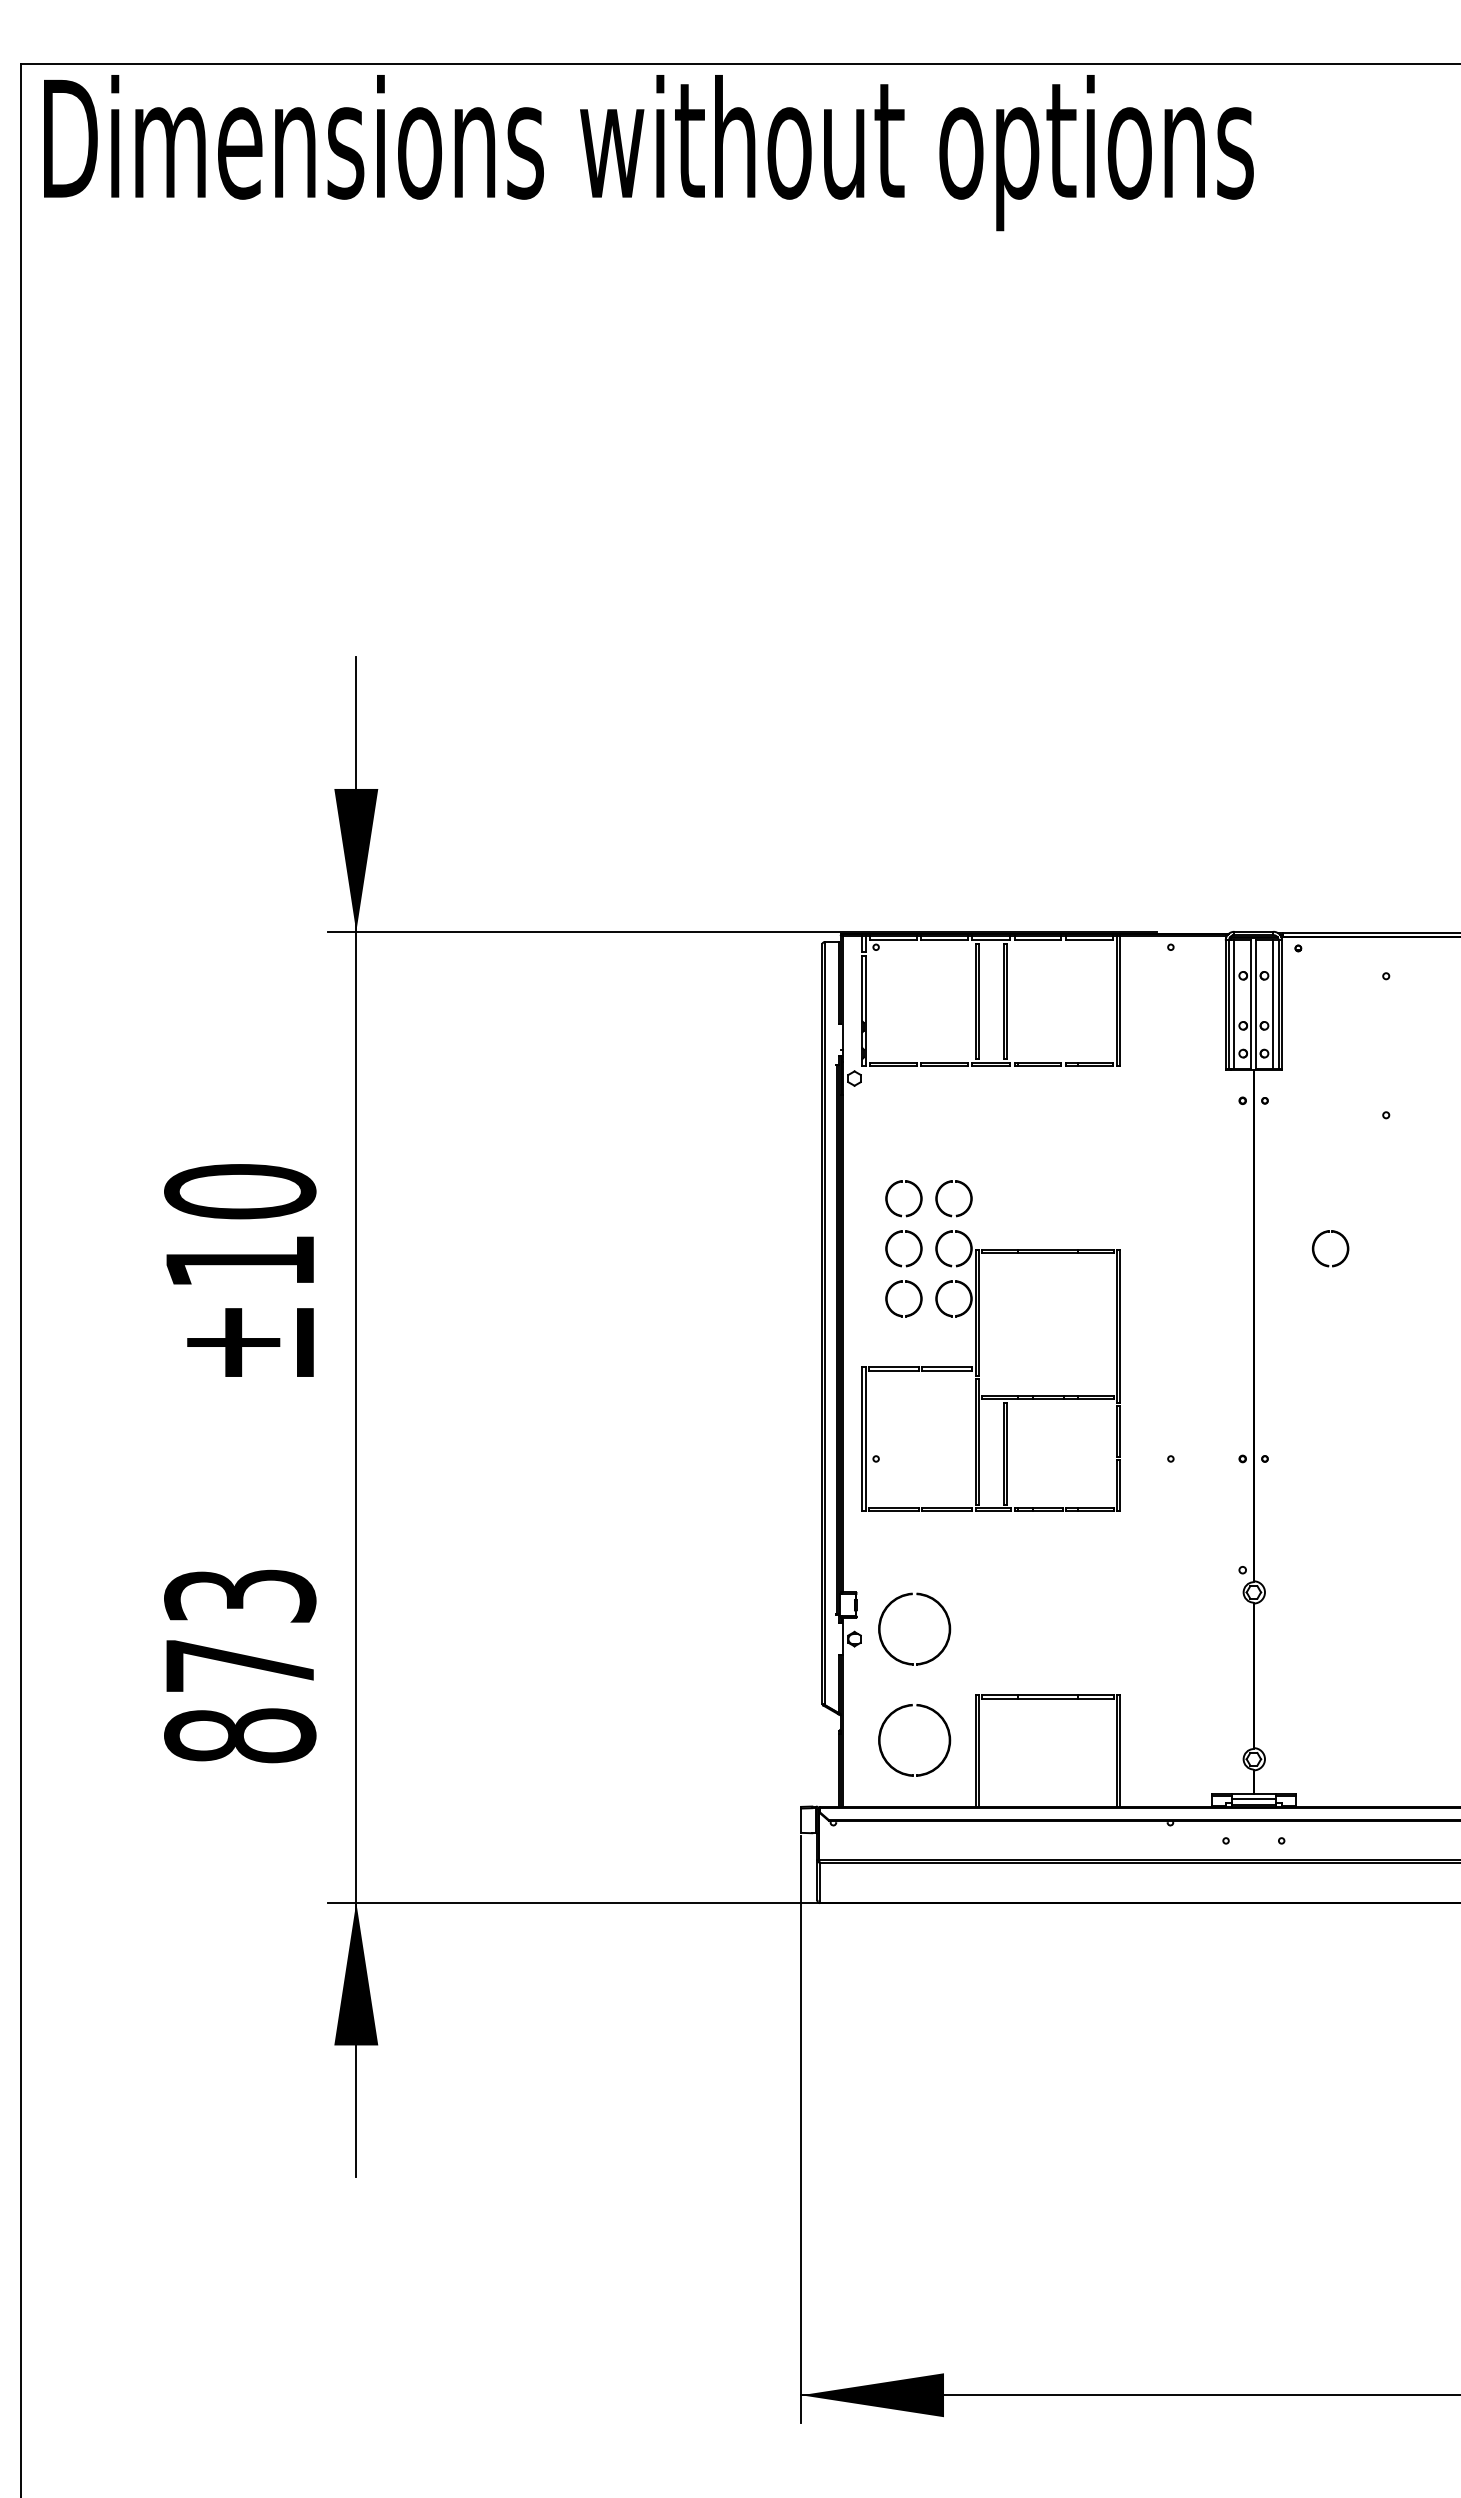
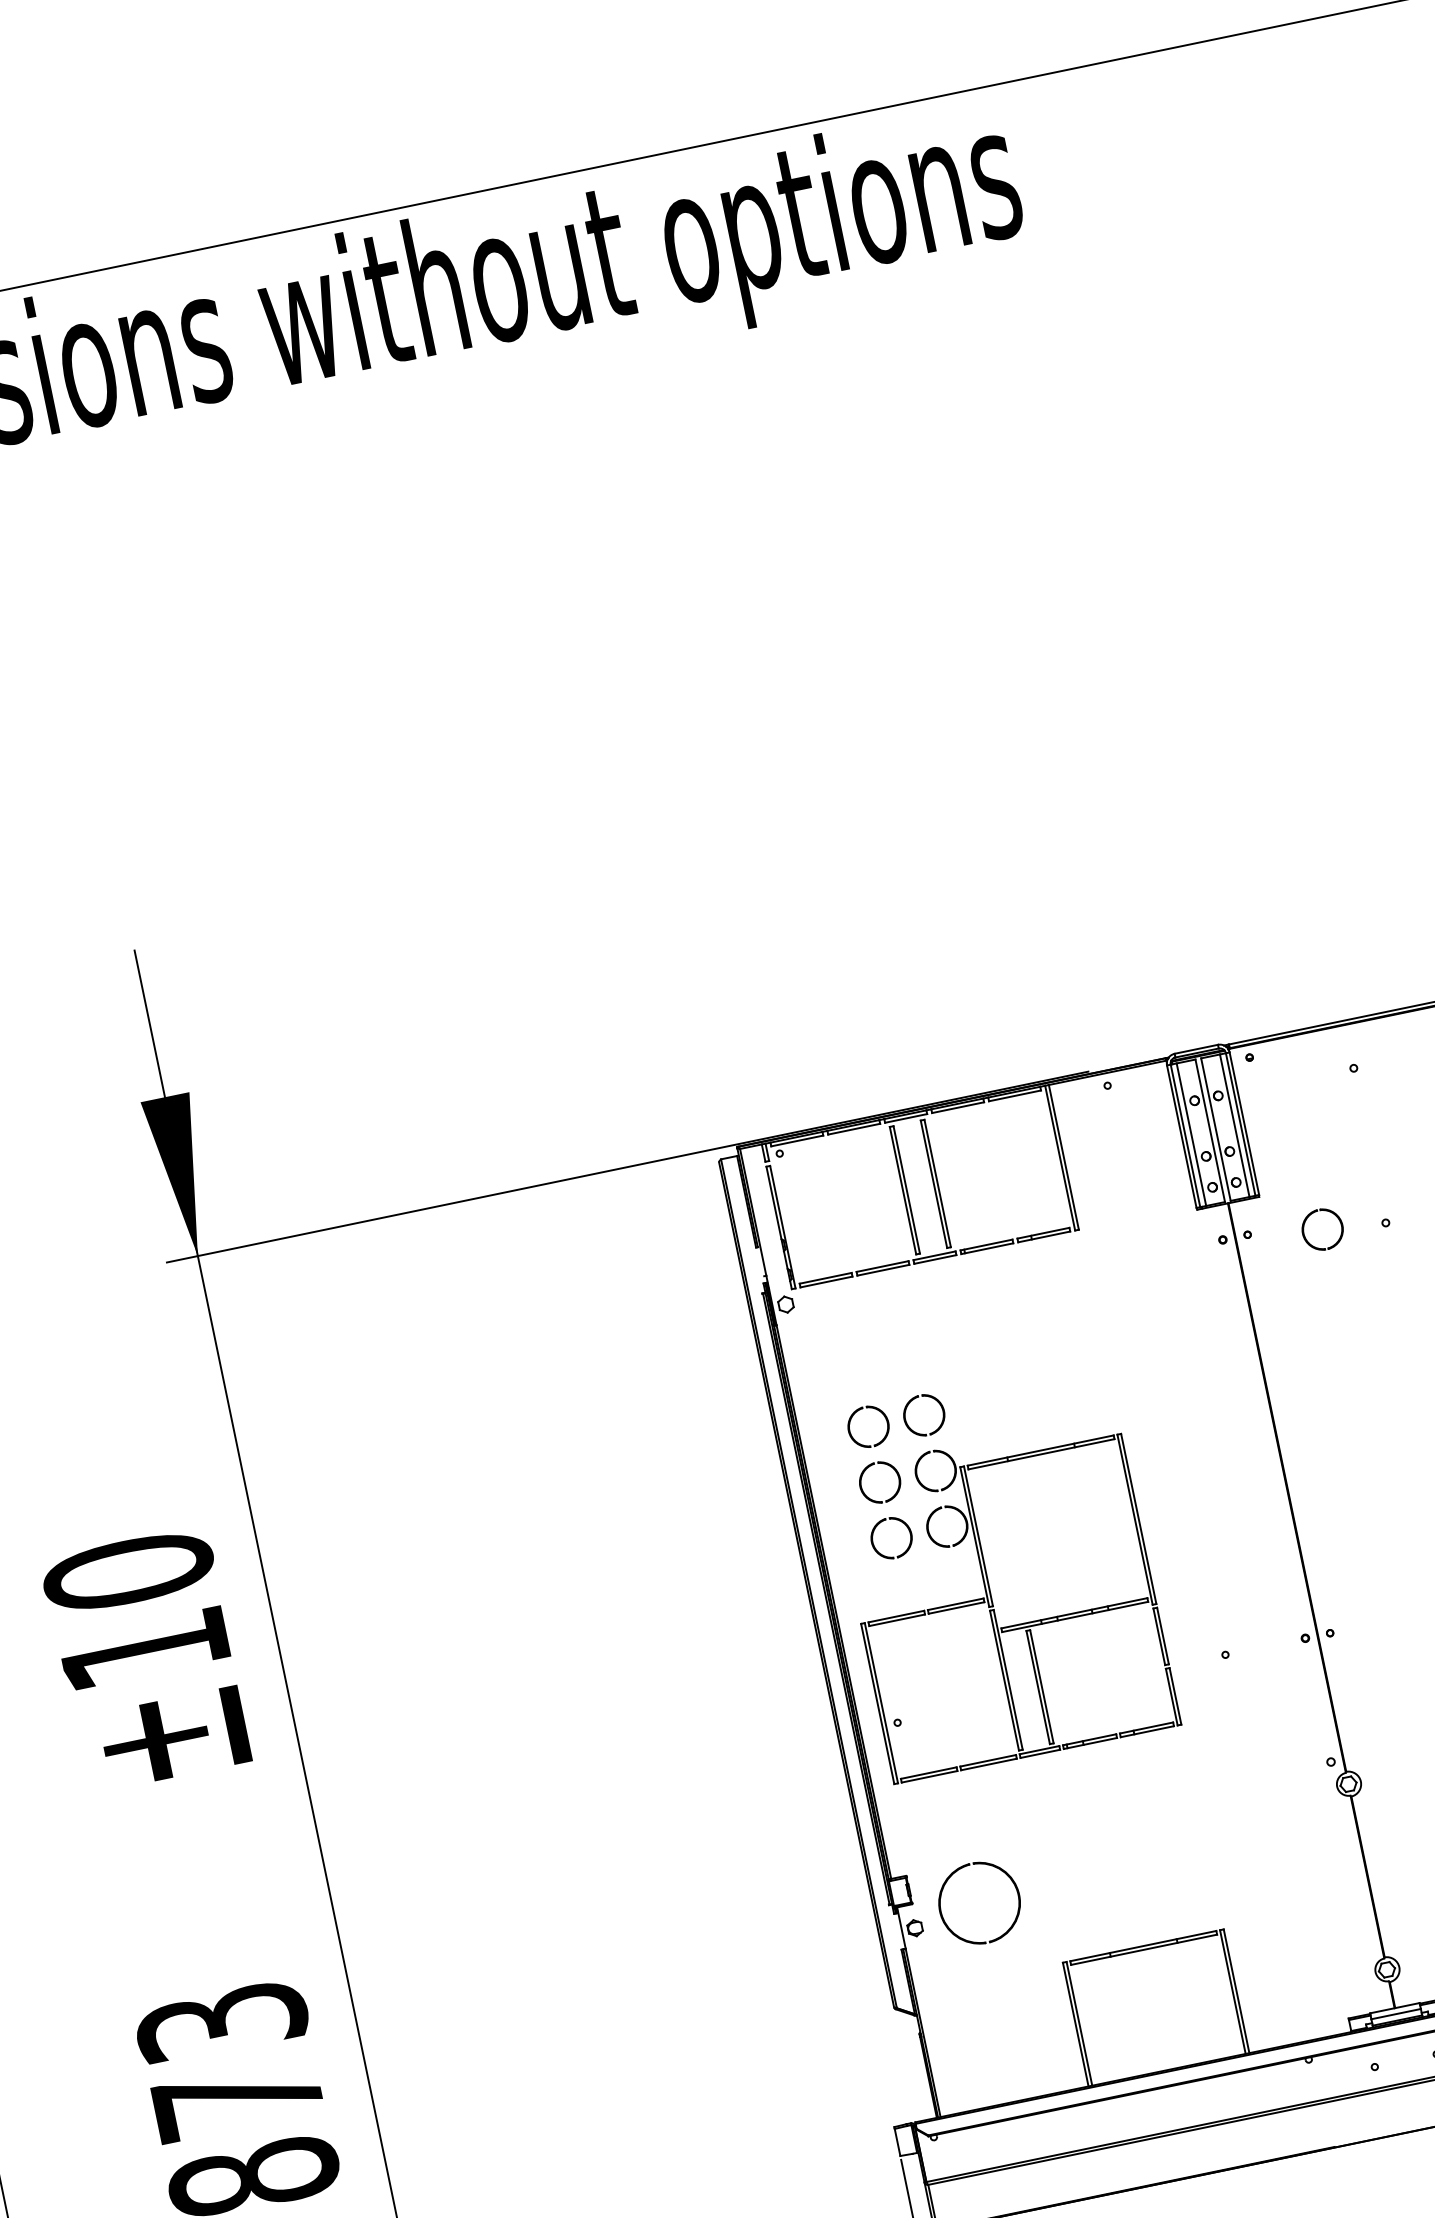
part: (1320, 1236) -> (1308, 1218), moved
part: (904, 1772) -> (1001, 2065), removed

